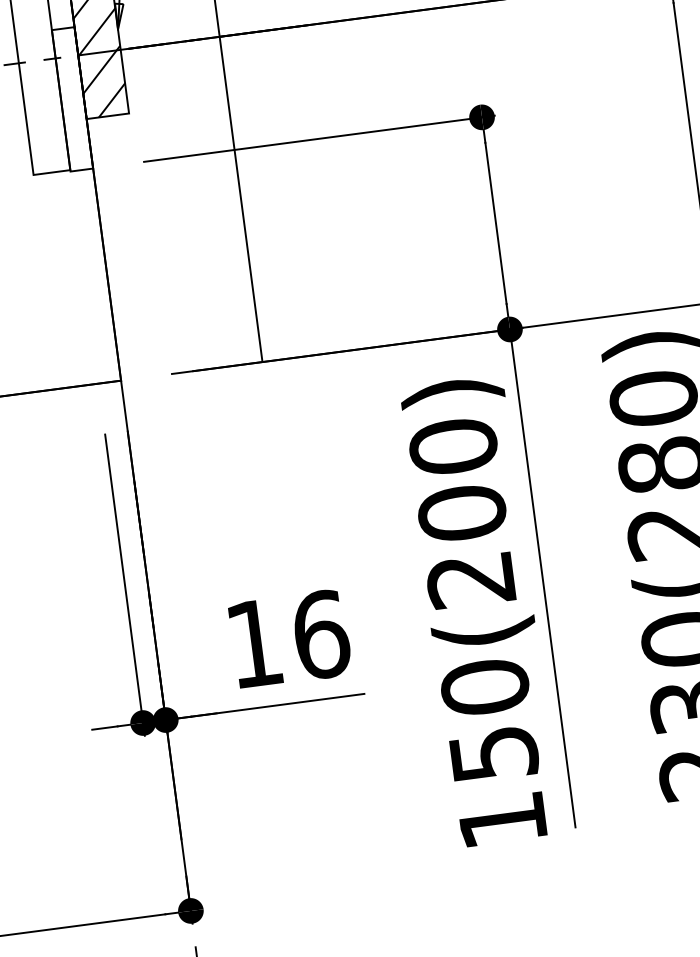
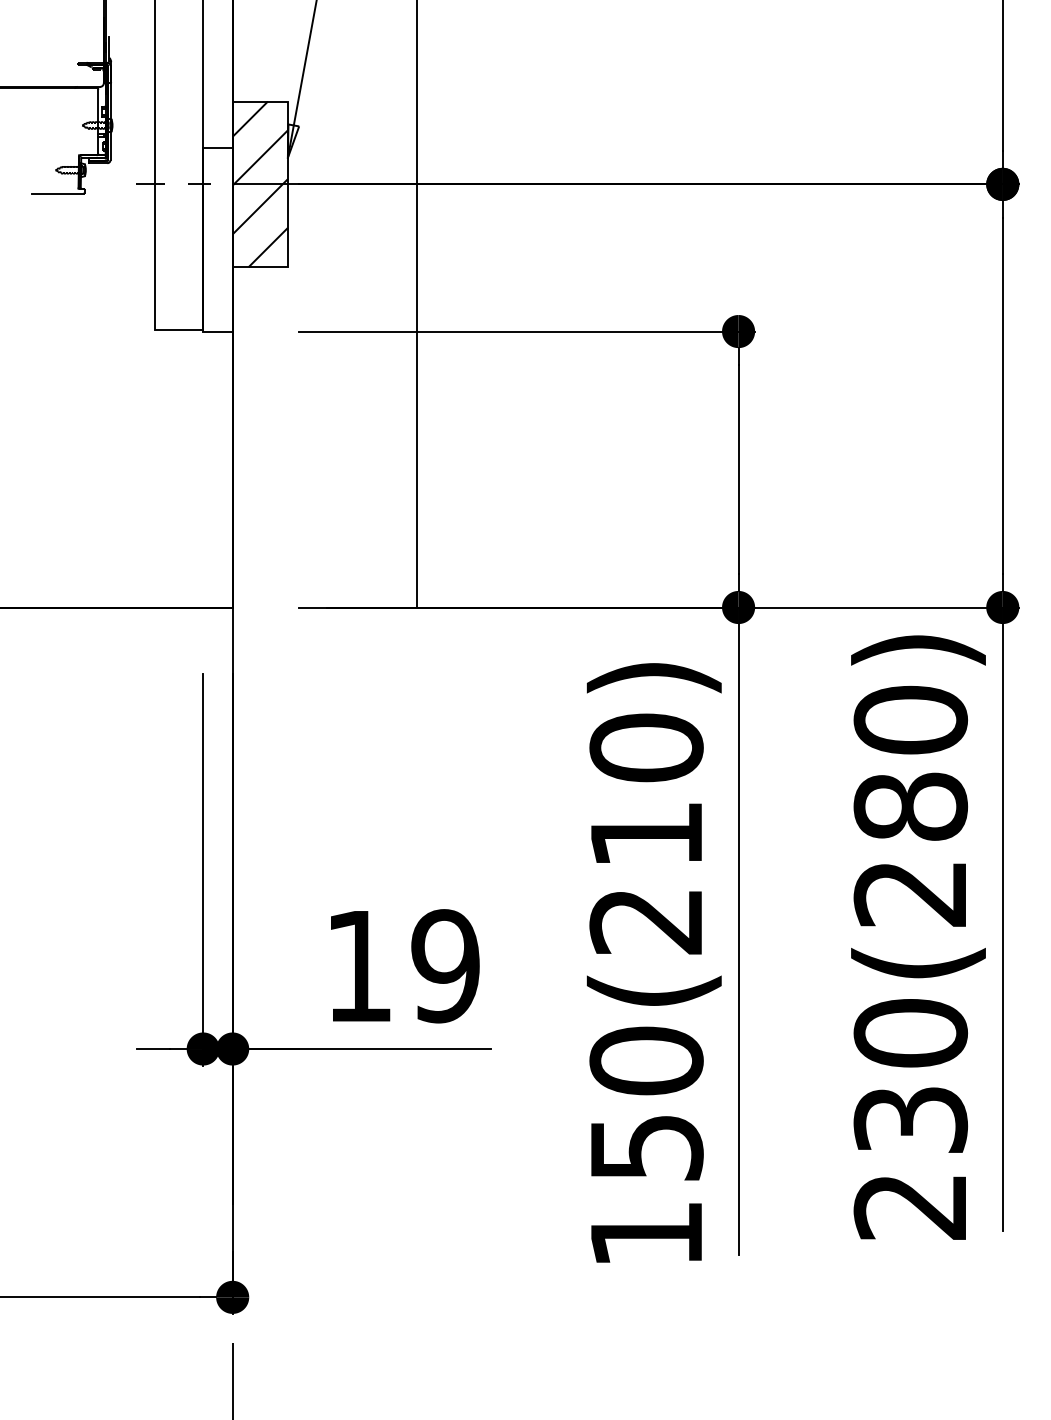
text: (462, 513) -> (646, 834), 150(200) -> 150(210)
text: (321, 635) -> (445, 966), 16 -> 19

